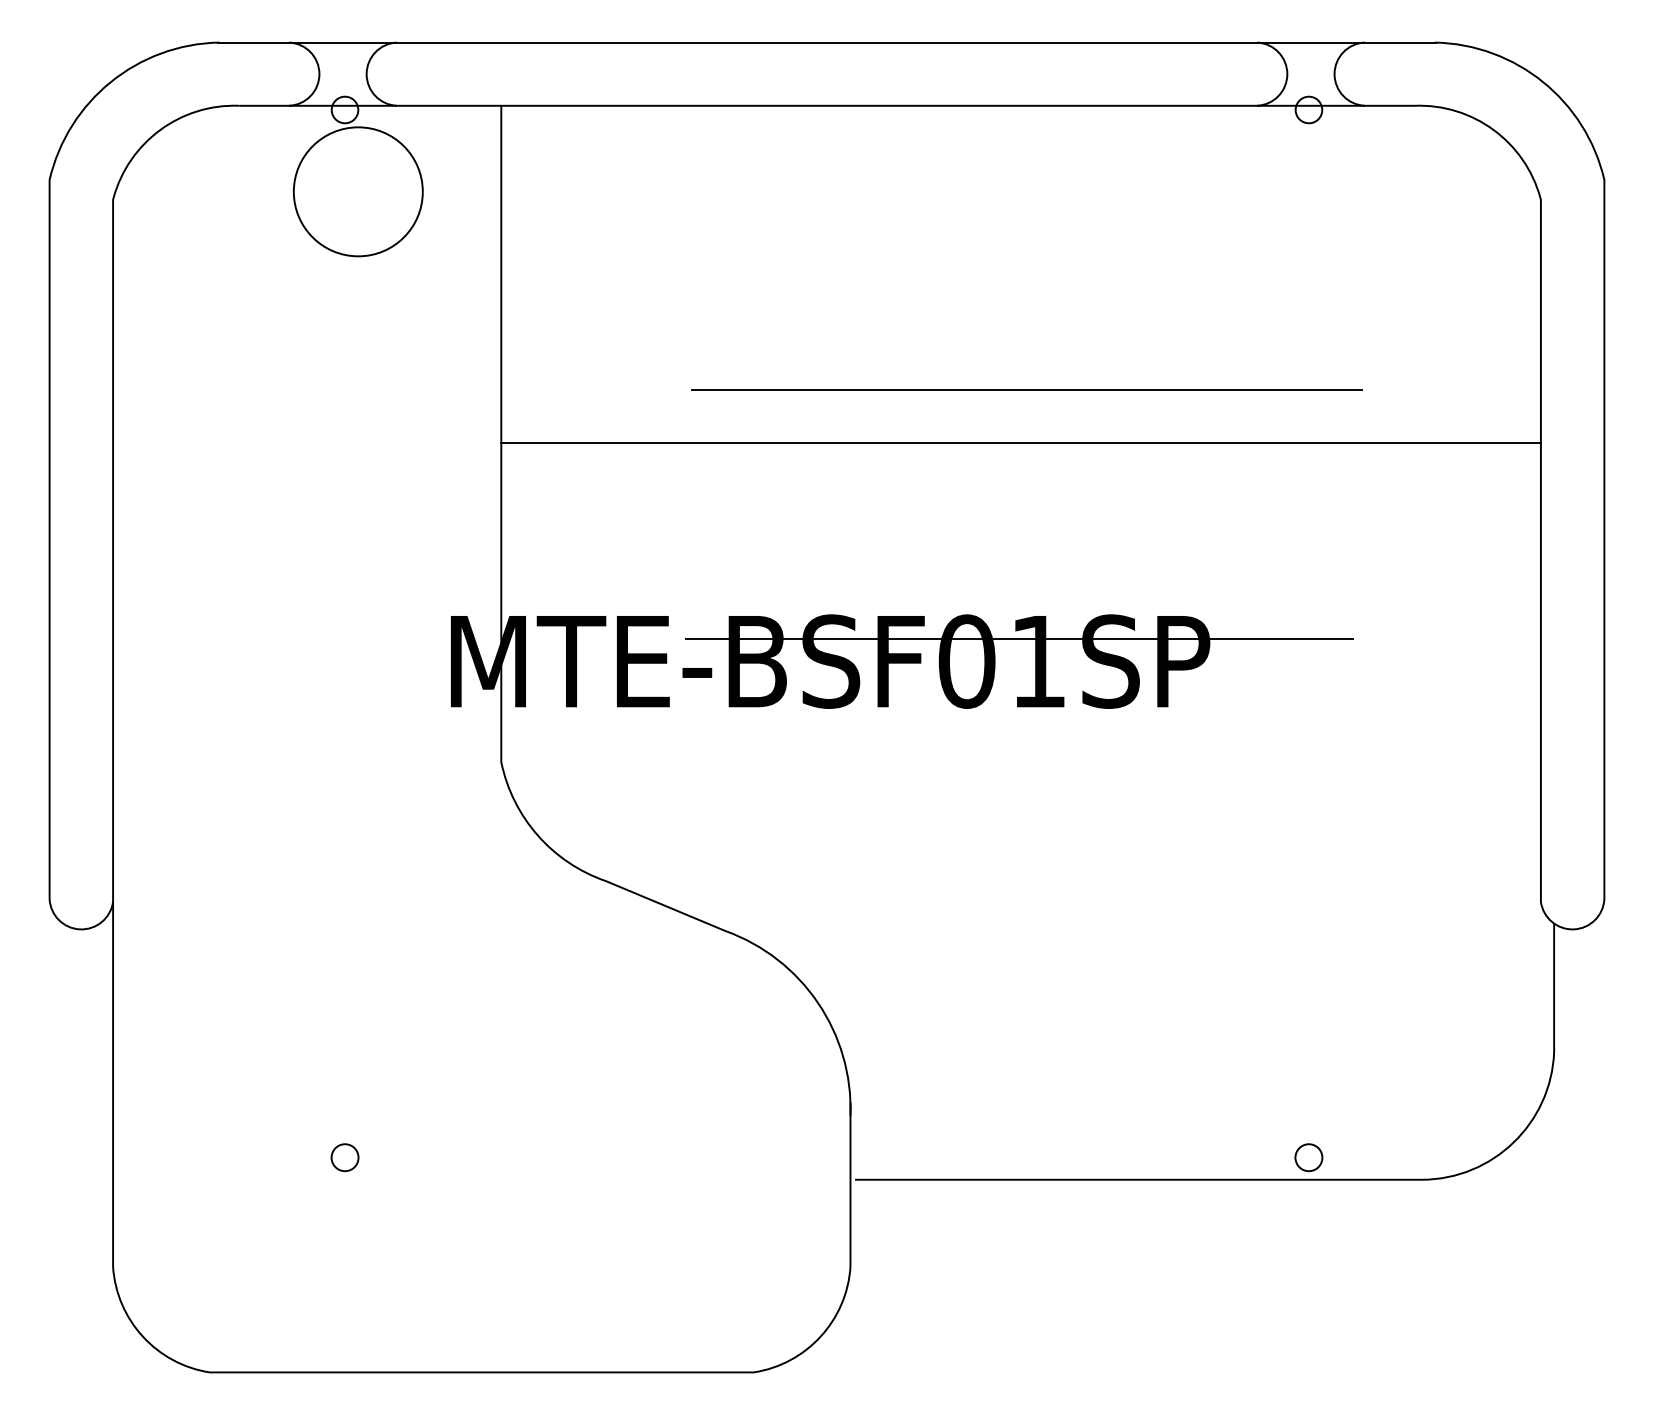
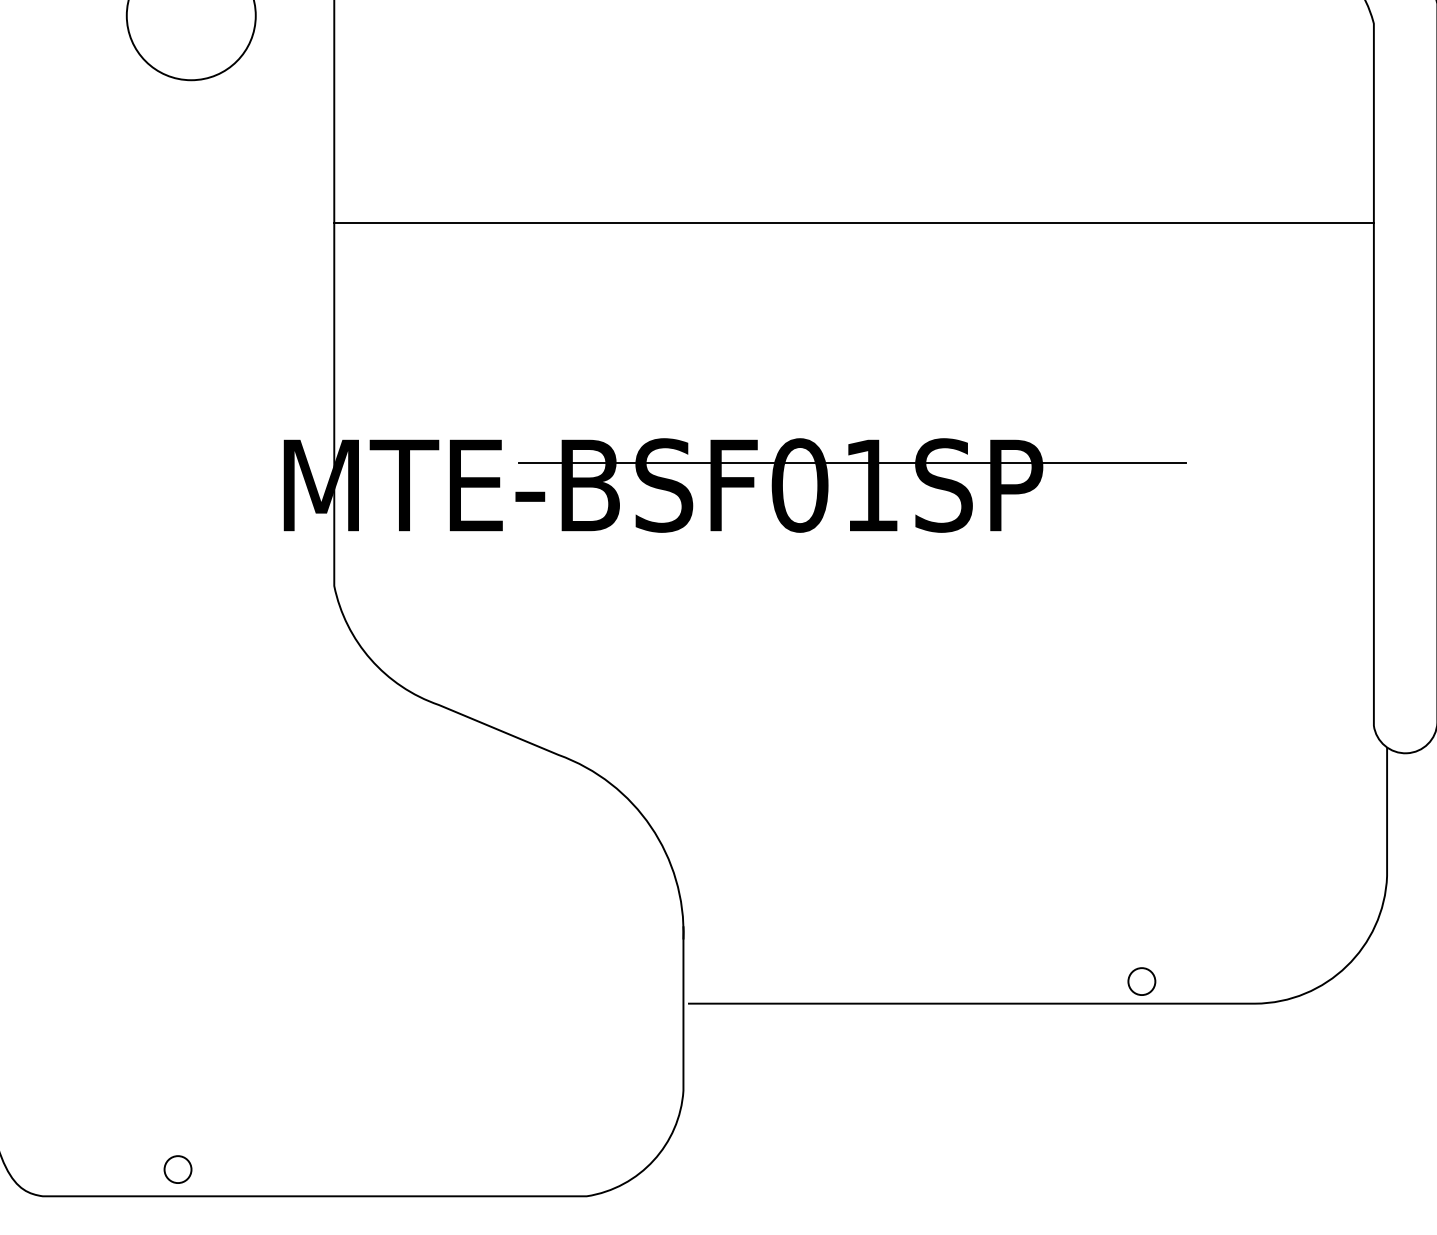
line: (1026, 389) -> (859, 213), removed
line: (1020, 442) -> (853, 223), moved
circle: (344, 1157) -> (177, 1169), moved

